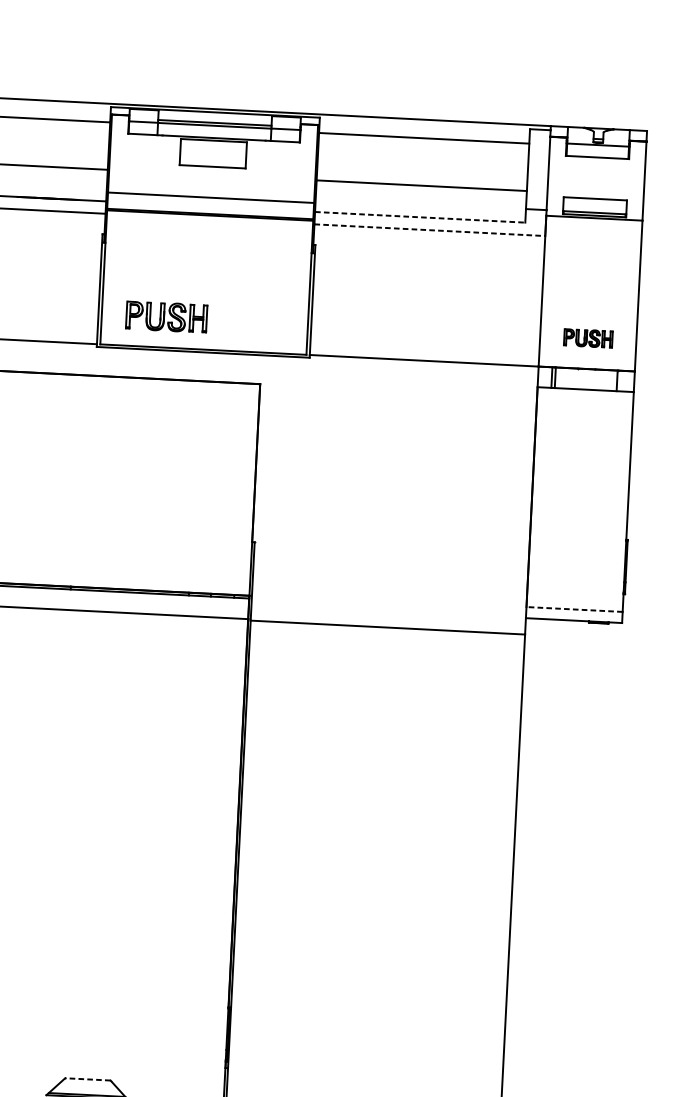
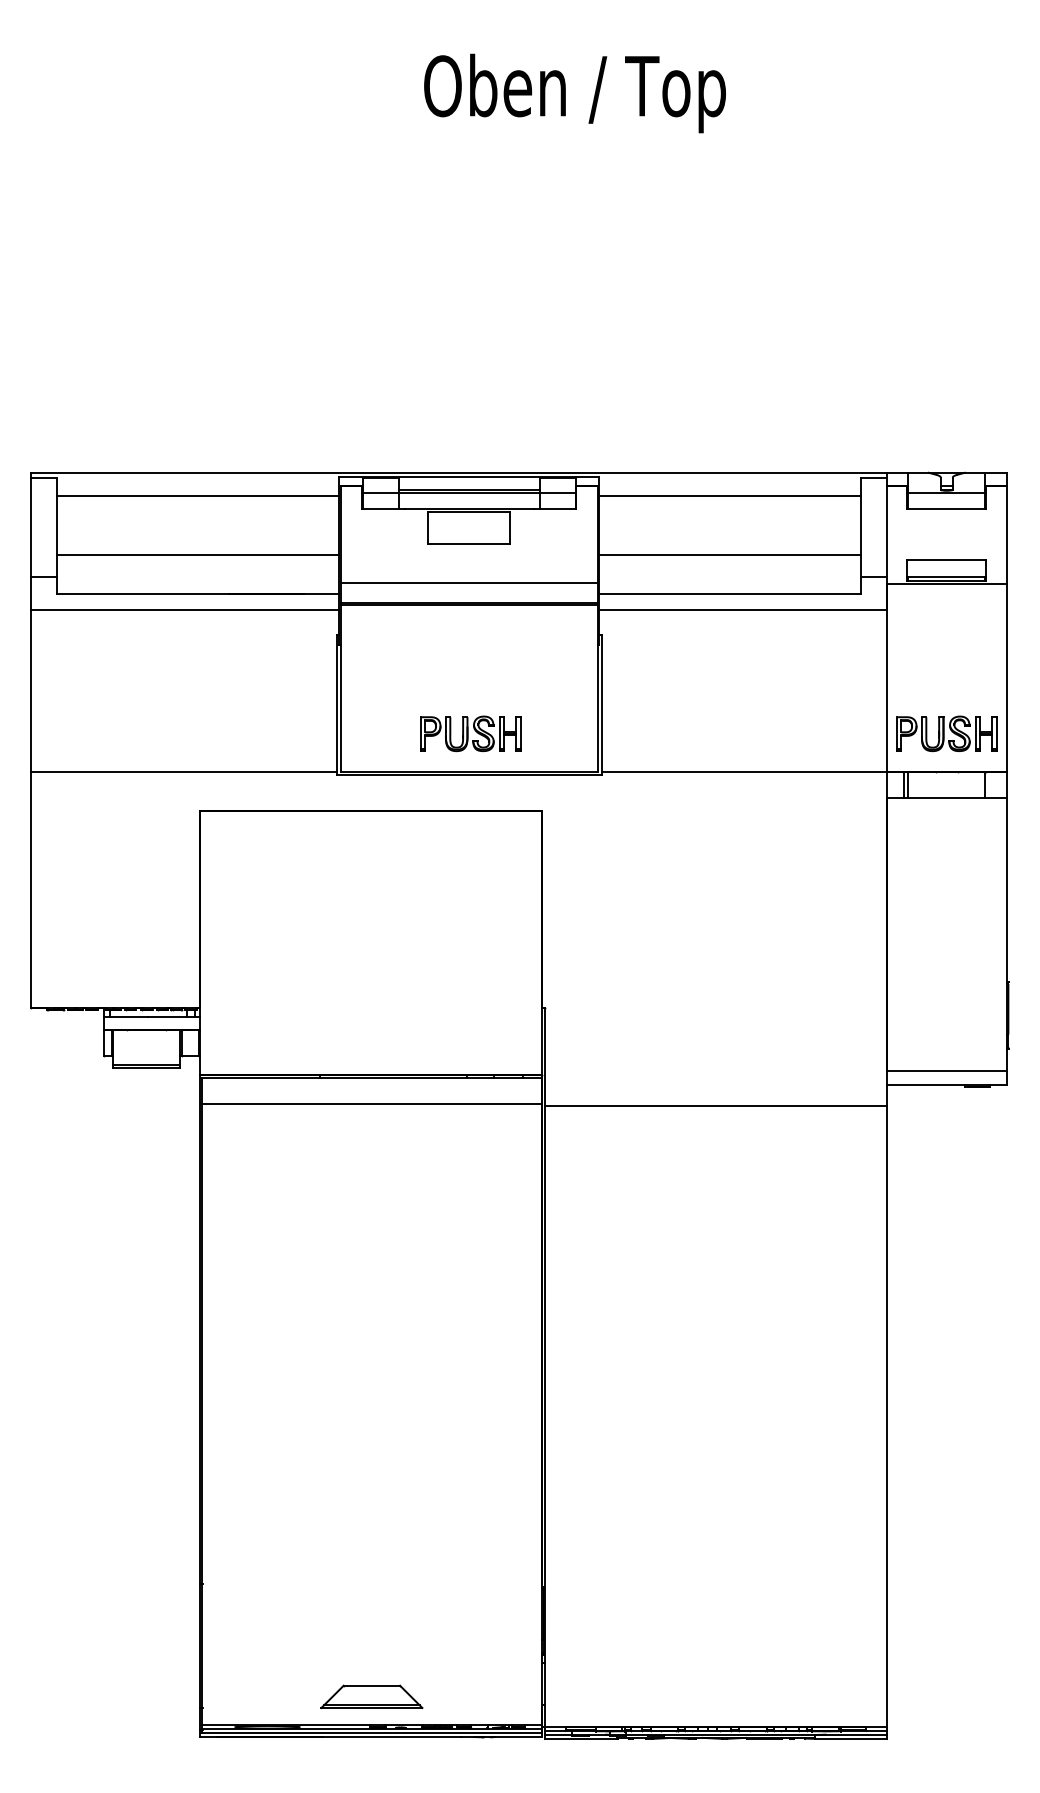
line: (420, 217) -> (730, 594), dashed -> solid
line: (430, 230) -> (743, 609), dashed -> solid
part: (166, 316) -> (470, 733), moved
part: (588, 338) -> (946, 733), size x1.67
line: (574, 609) -> (946, 1071), dashed -> solid
line: (87, 1079) -> (371, 1685), dashed -> solid

